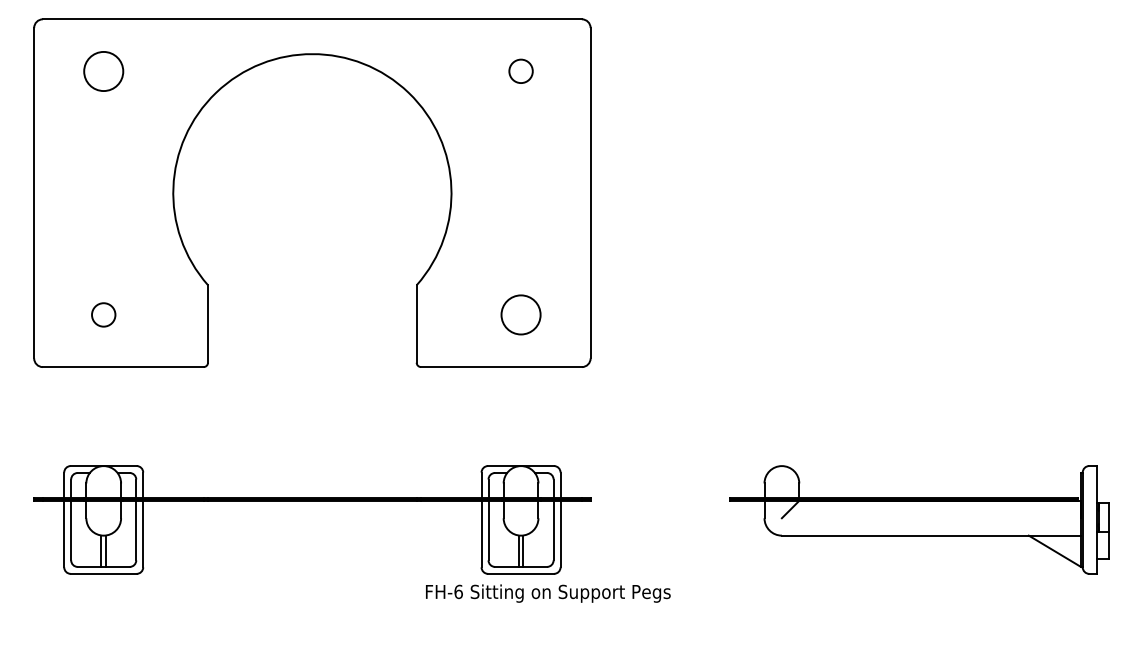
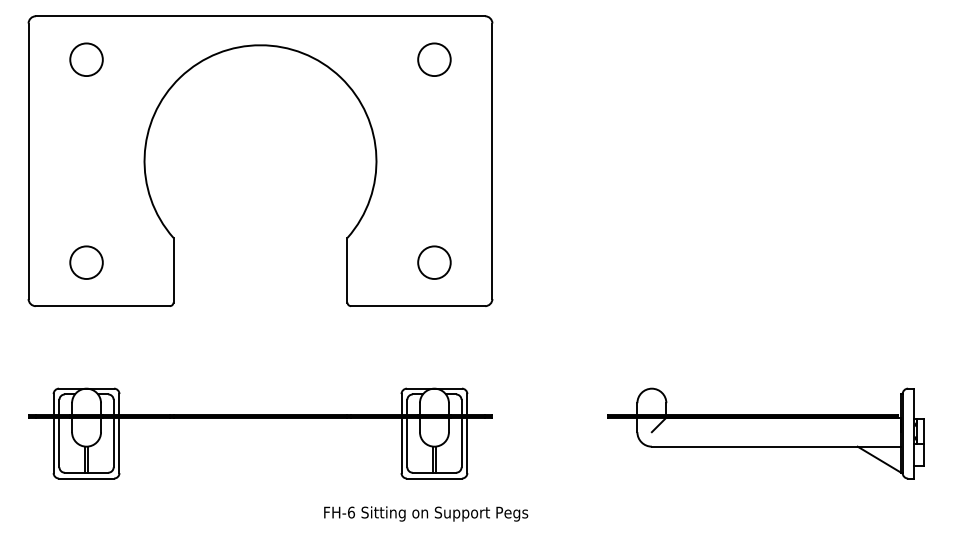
circle: (521, 71) -> (434, 59), size x1.67
circle: (103, 314) -> (86, 262), size x1.67
text: (548, 593) -> (426, 513), moved

